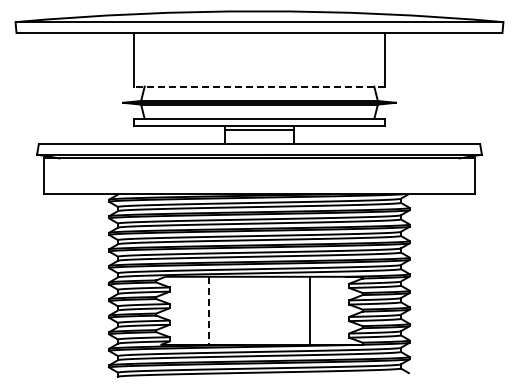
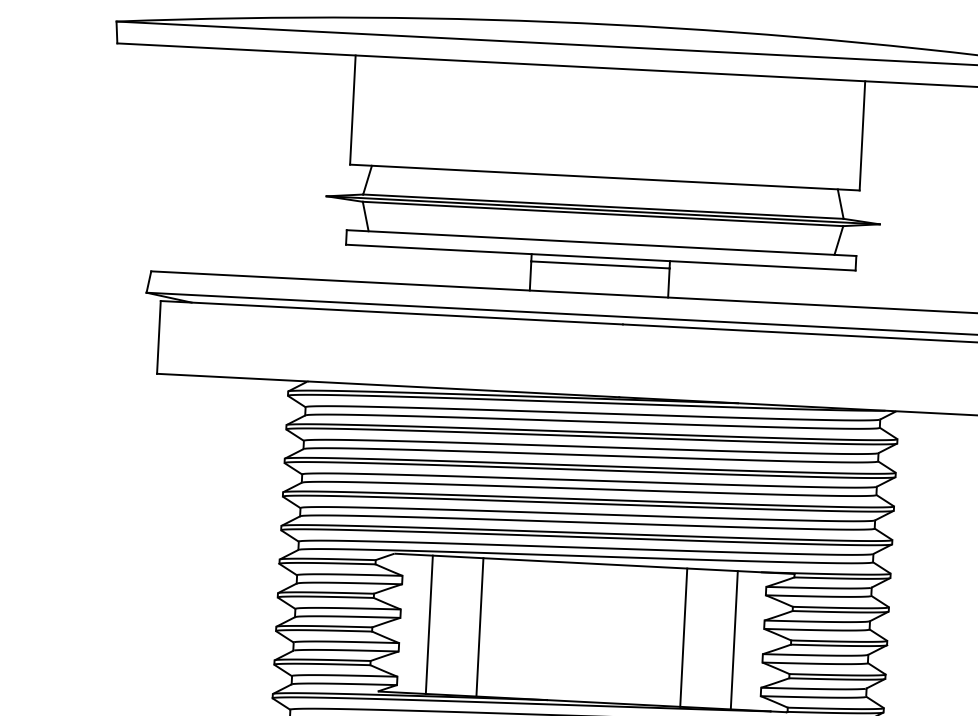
line: (259, 86) -> (604, 177), dashed -> solid
line: (184, 310) -> (429, 624), added
line: (334, 310) -> (734, 639), added
line: (209, 311) -> (480, 628), dashed -> solid

